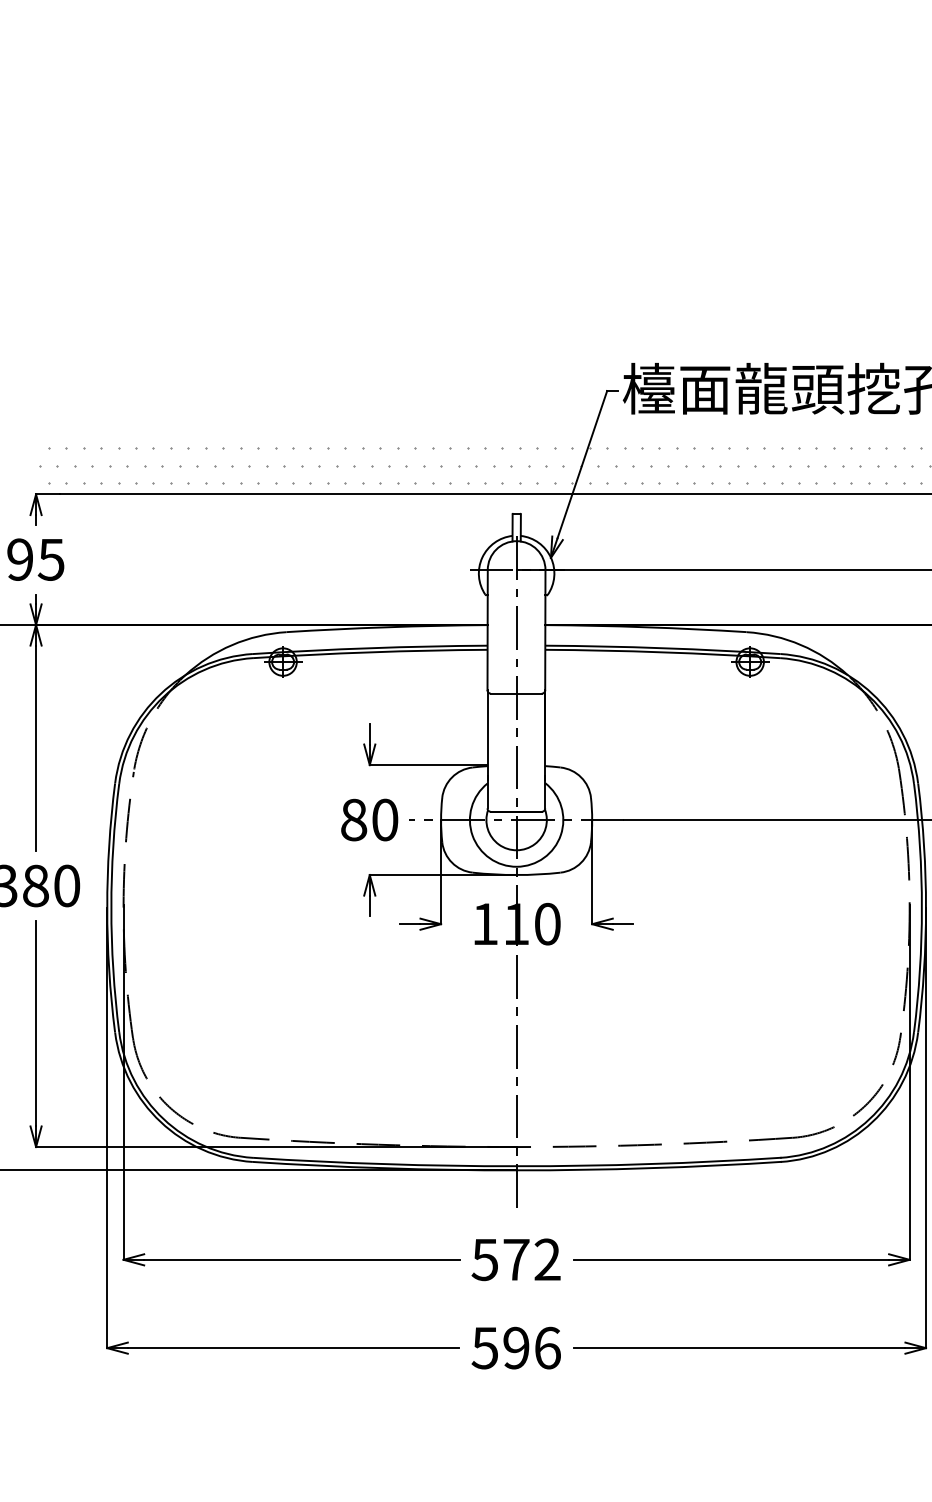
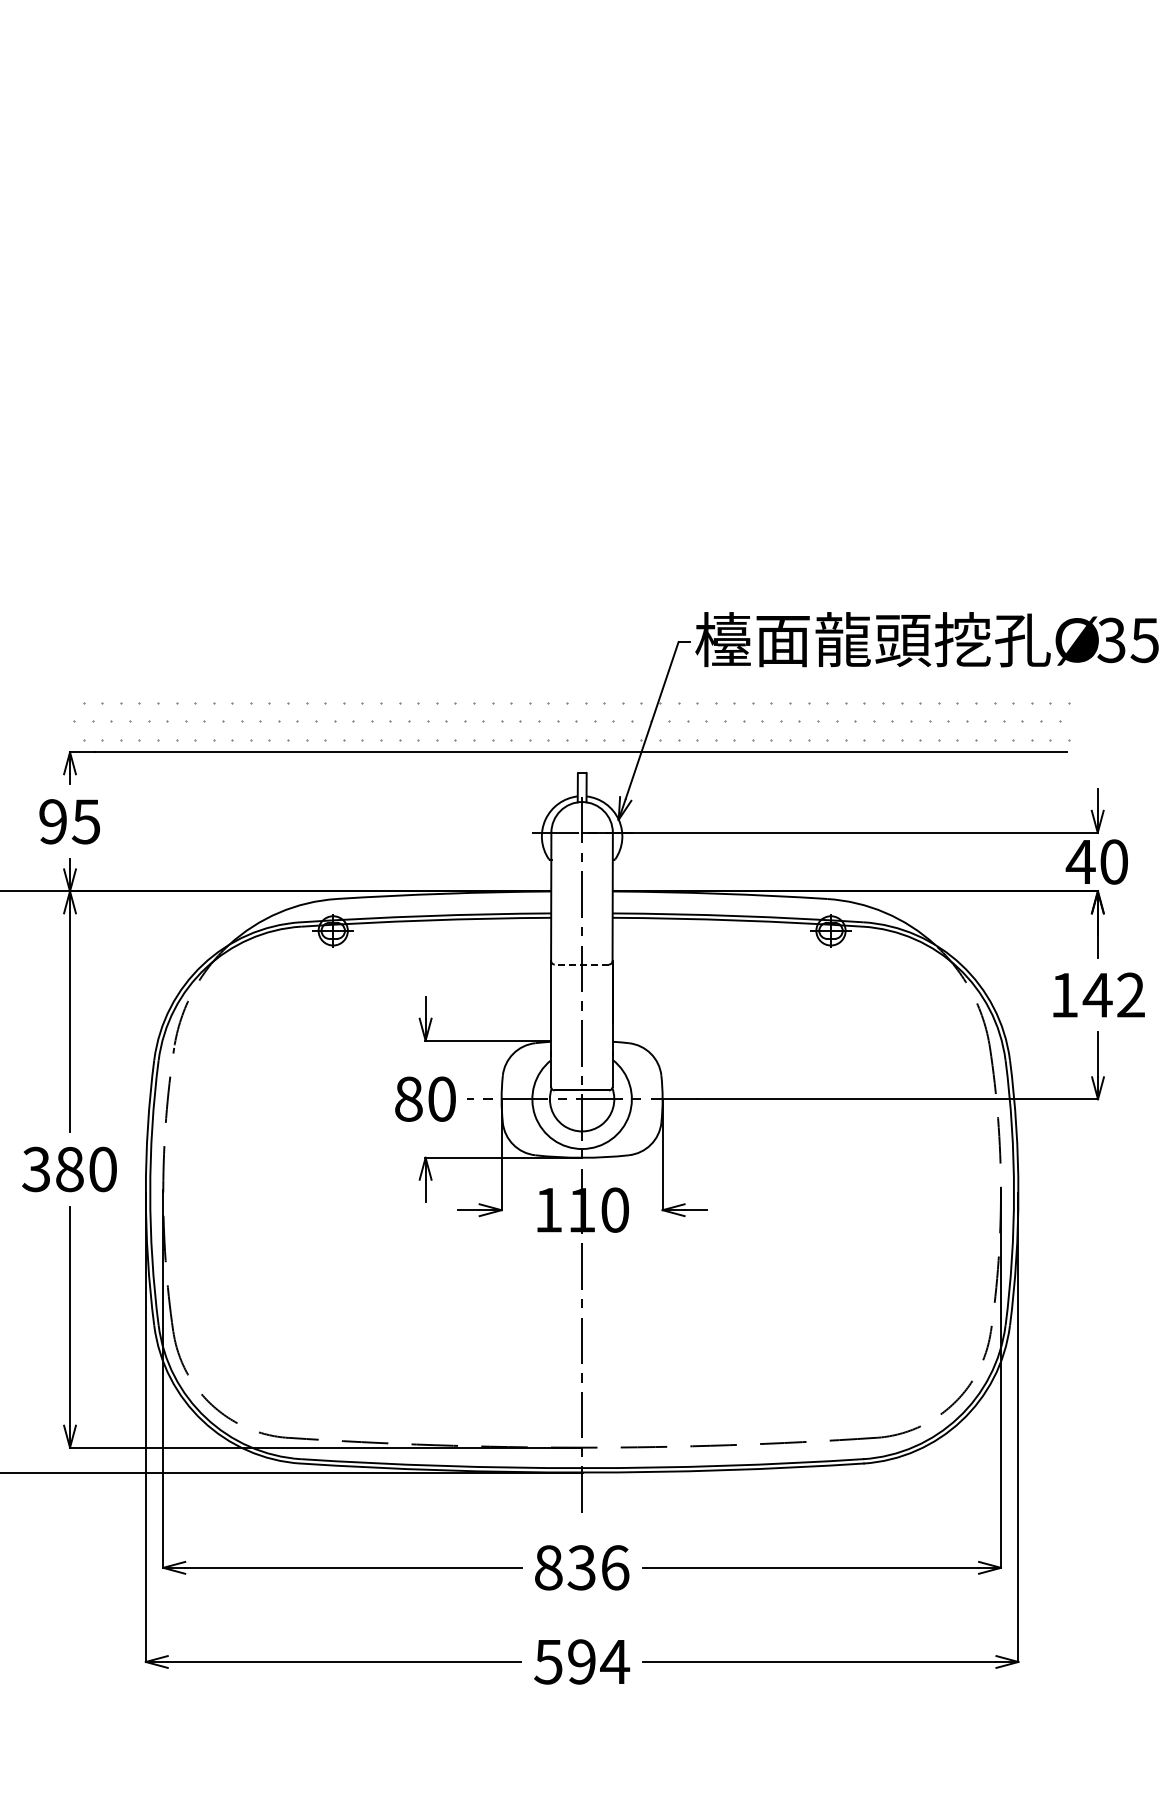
line: (516, 693) -> (581, 964), solid -> dashed
text: (516, 1259) -> (581, 1567), 572 -> 836
text: (547, 1347) -> (615, 1661), 596 -> 594

